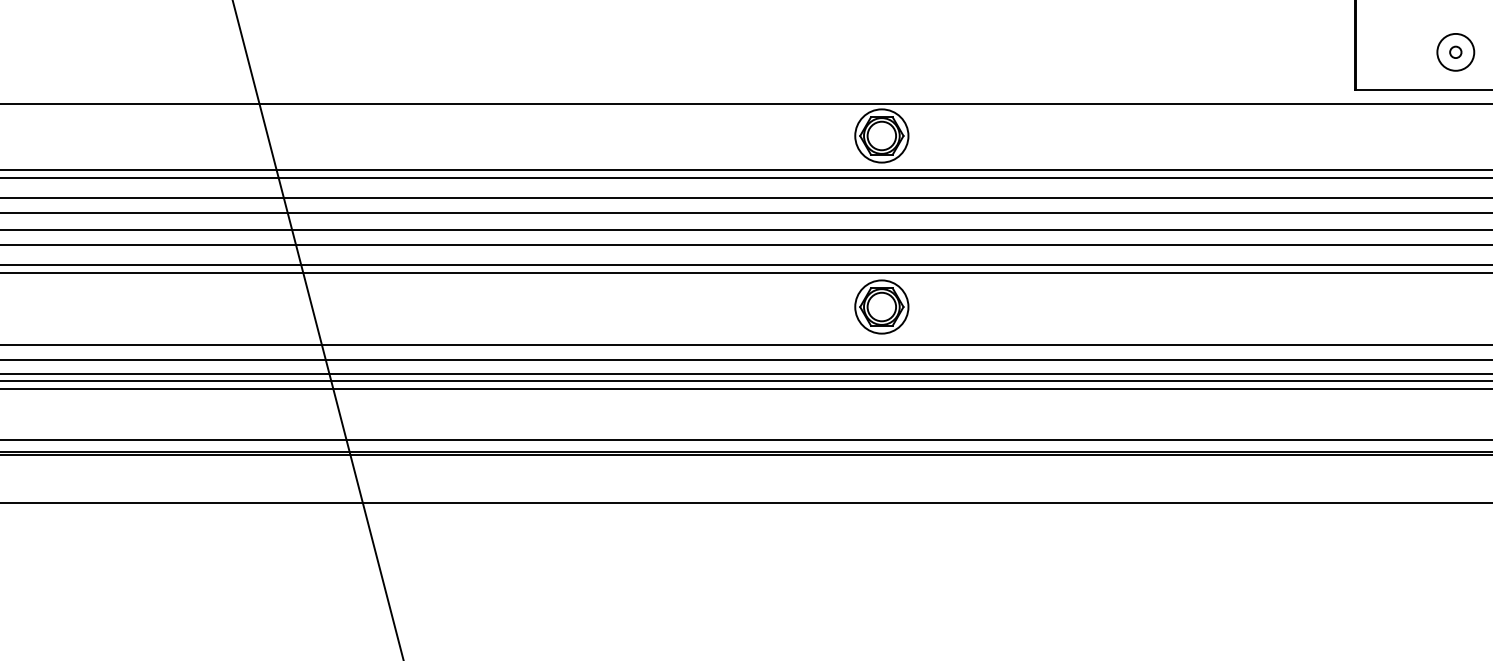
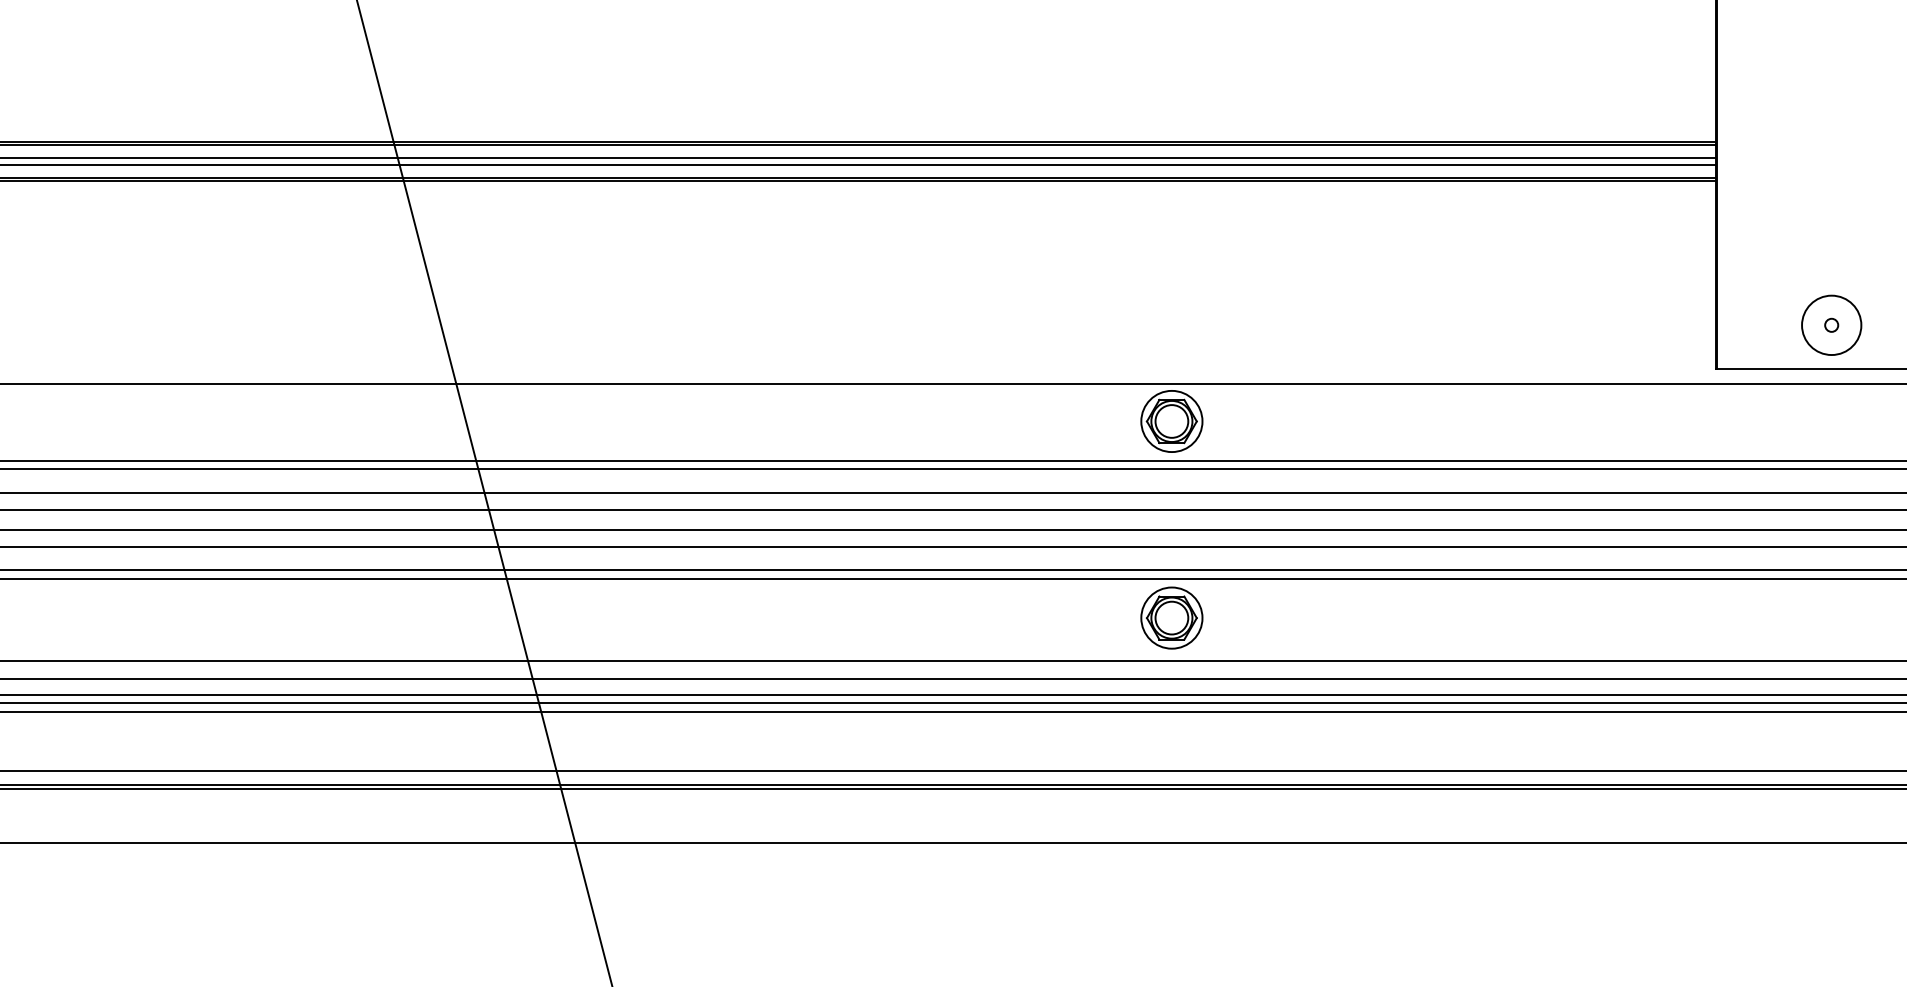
circle: (1455, 52) -> (1831, 325), size x1.4

